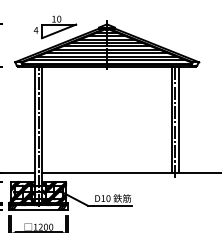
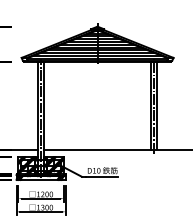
part: (54, 27) -> (54, 29), removed

